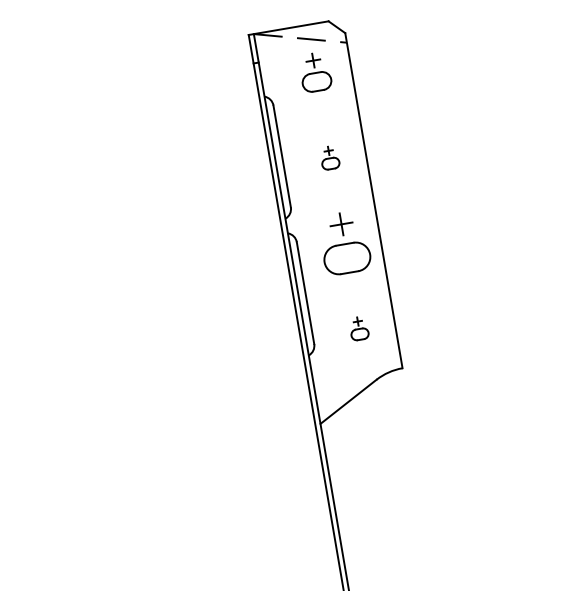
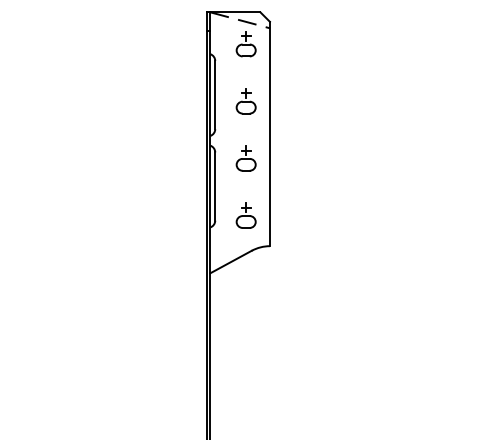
part: (329, 158) -> (245, 101), size x1.67
part: (343, 243) -> (245, 158), size x0.62
part: (358, 328) -> (245, 215), size x1.67

